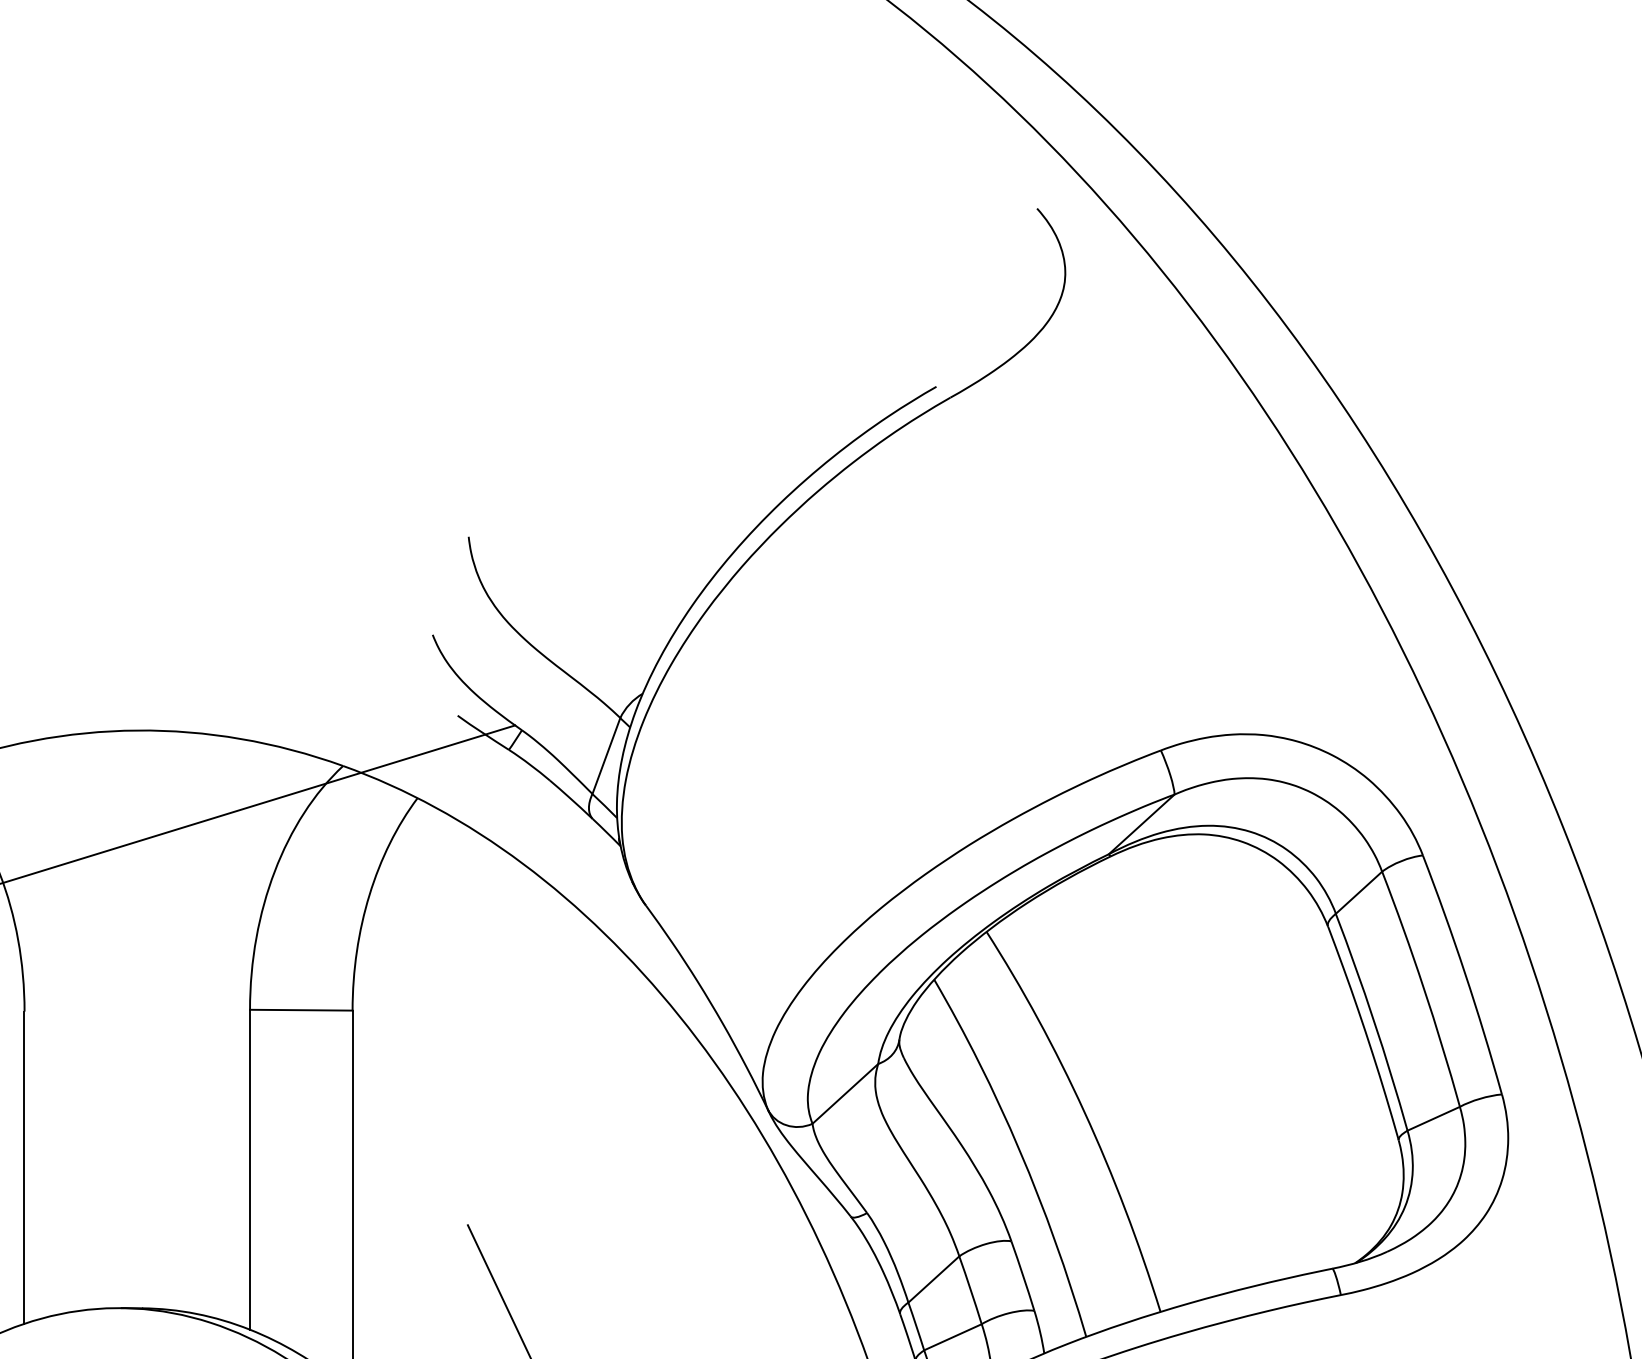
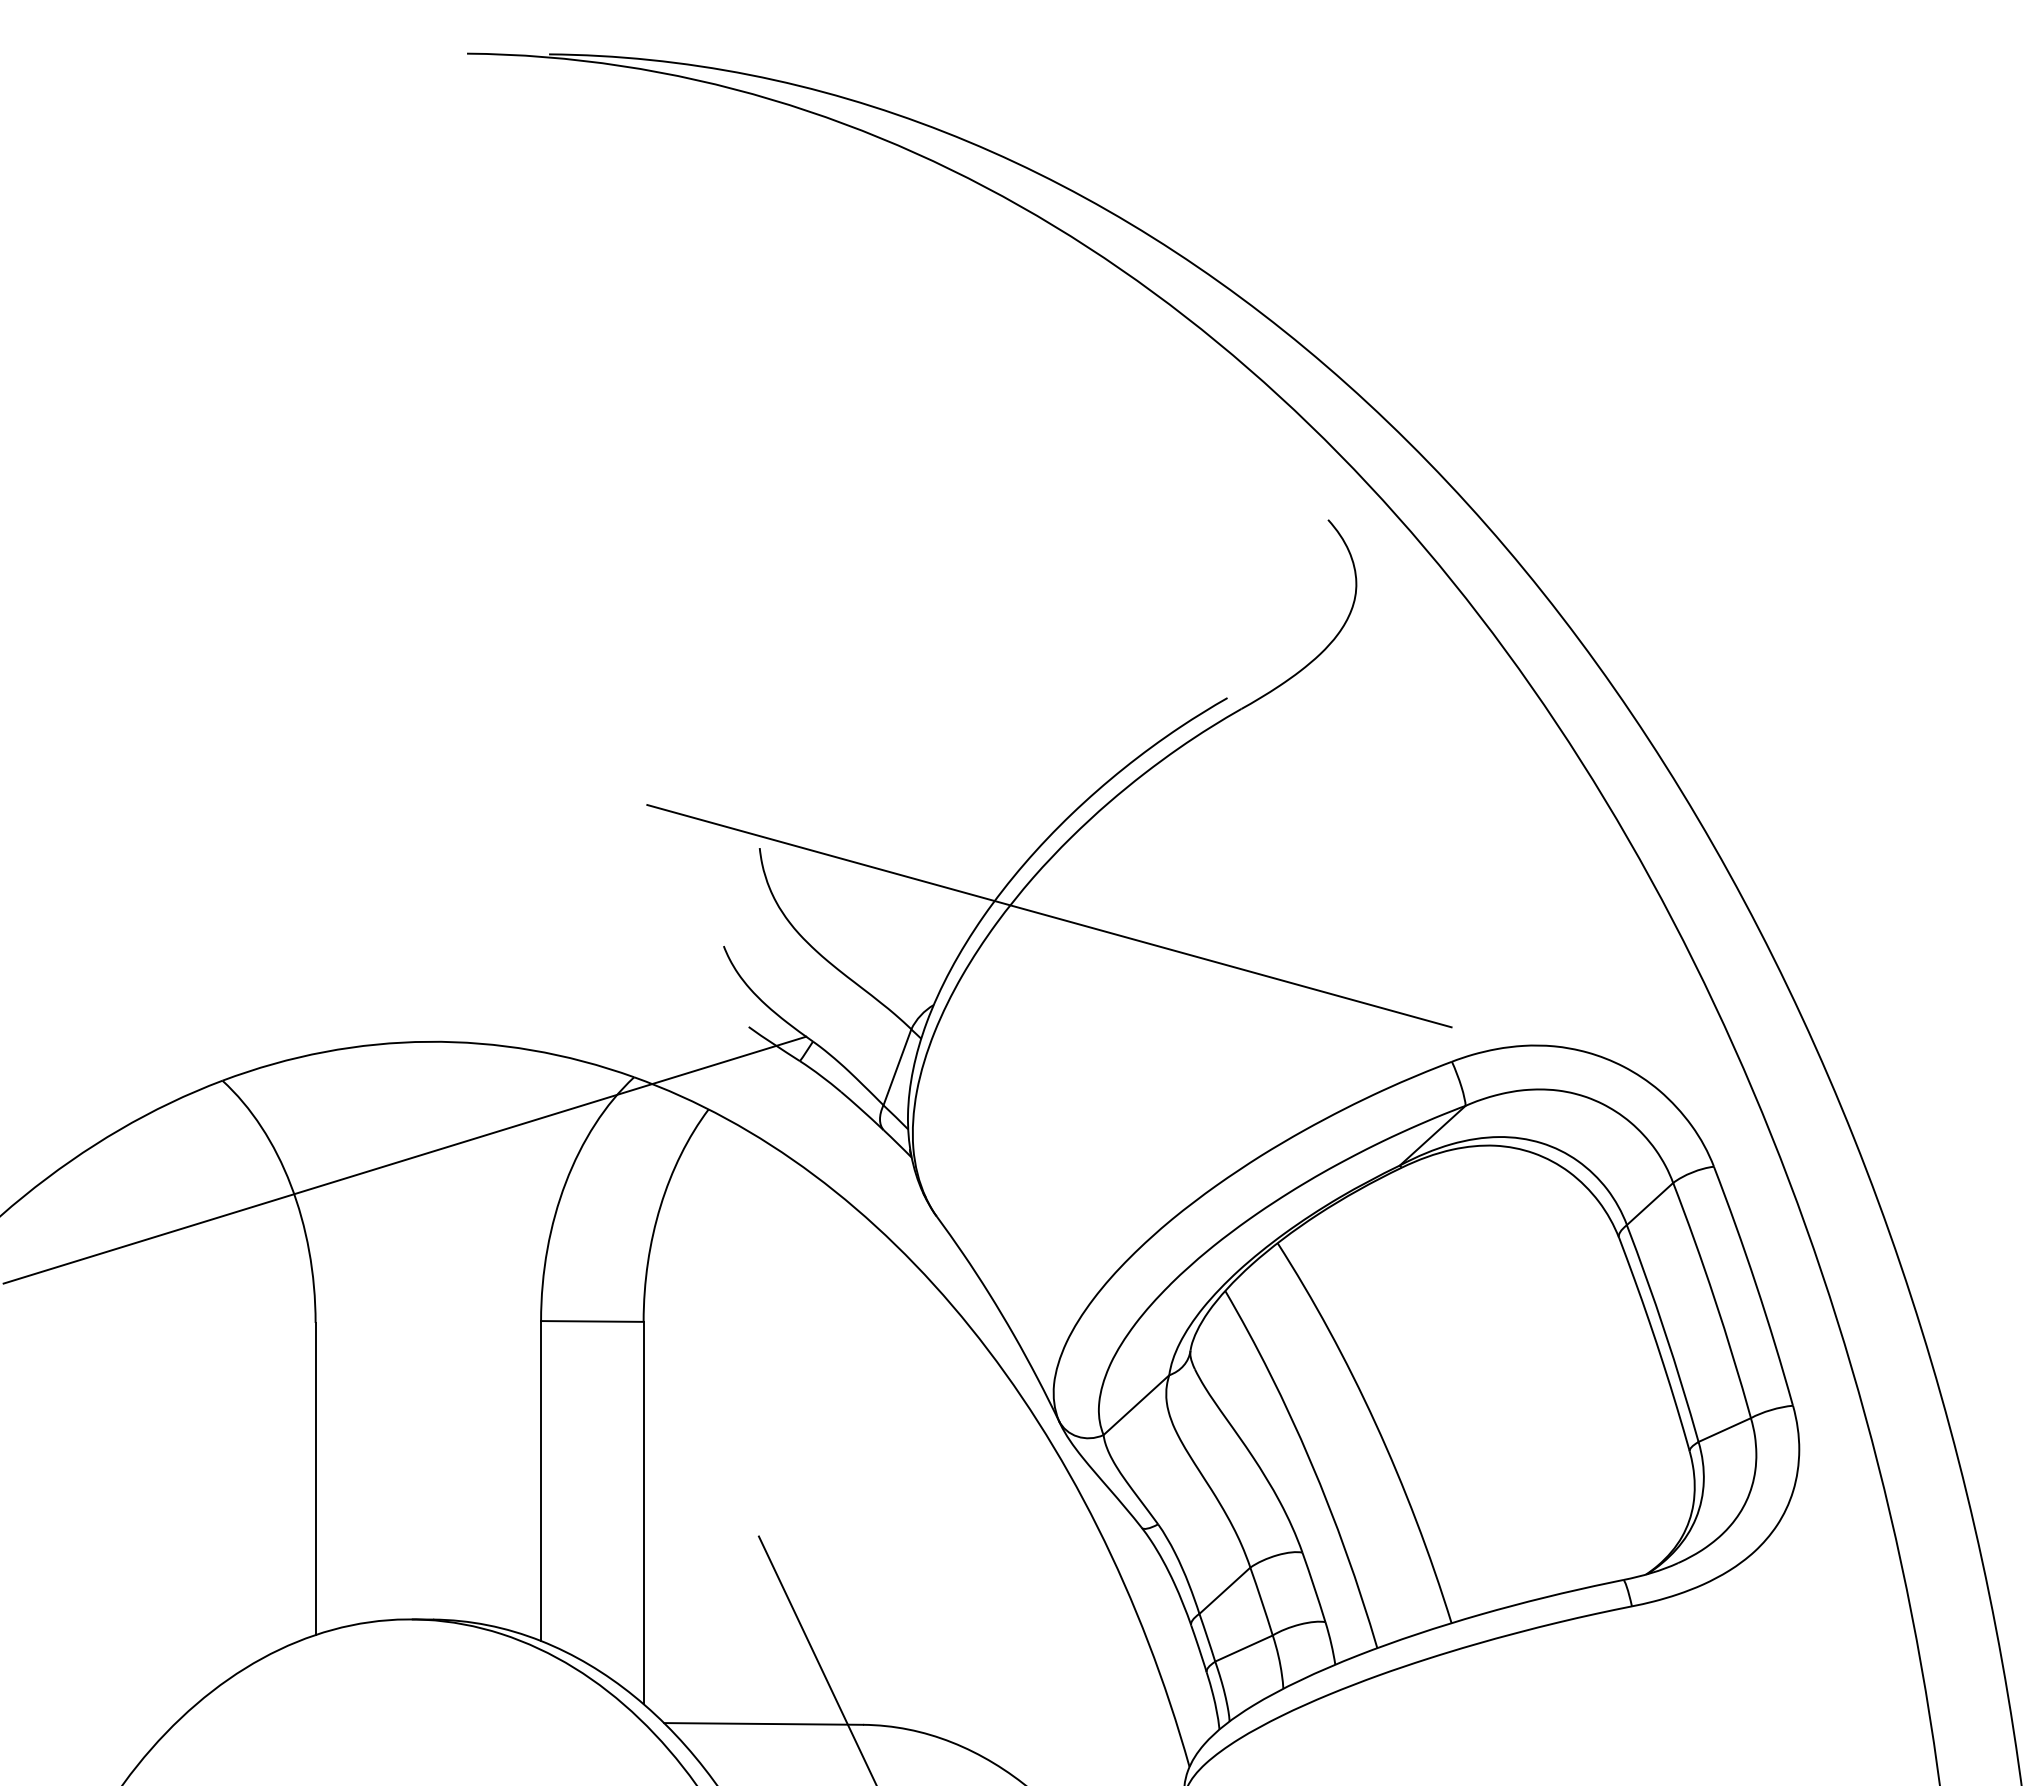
line: (758, 605) -> (1049, 916), added

